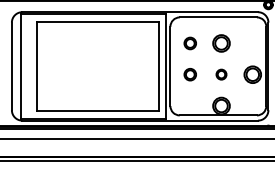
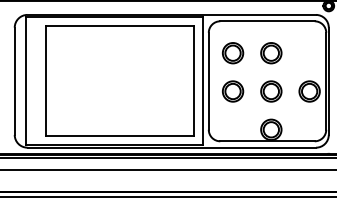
circle: (190, 43) -> (233, 53), size x1.43
part: (190, 74) -> (233, 91), size x1.43
circle: (221, 74) -> (271, 91), size x1.67

